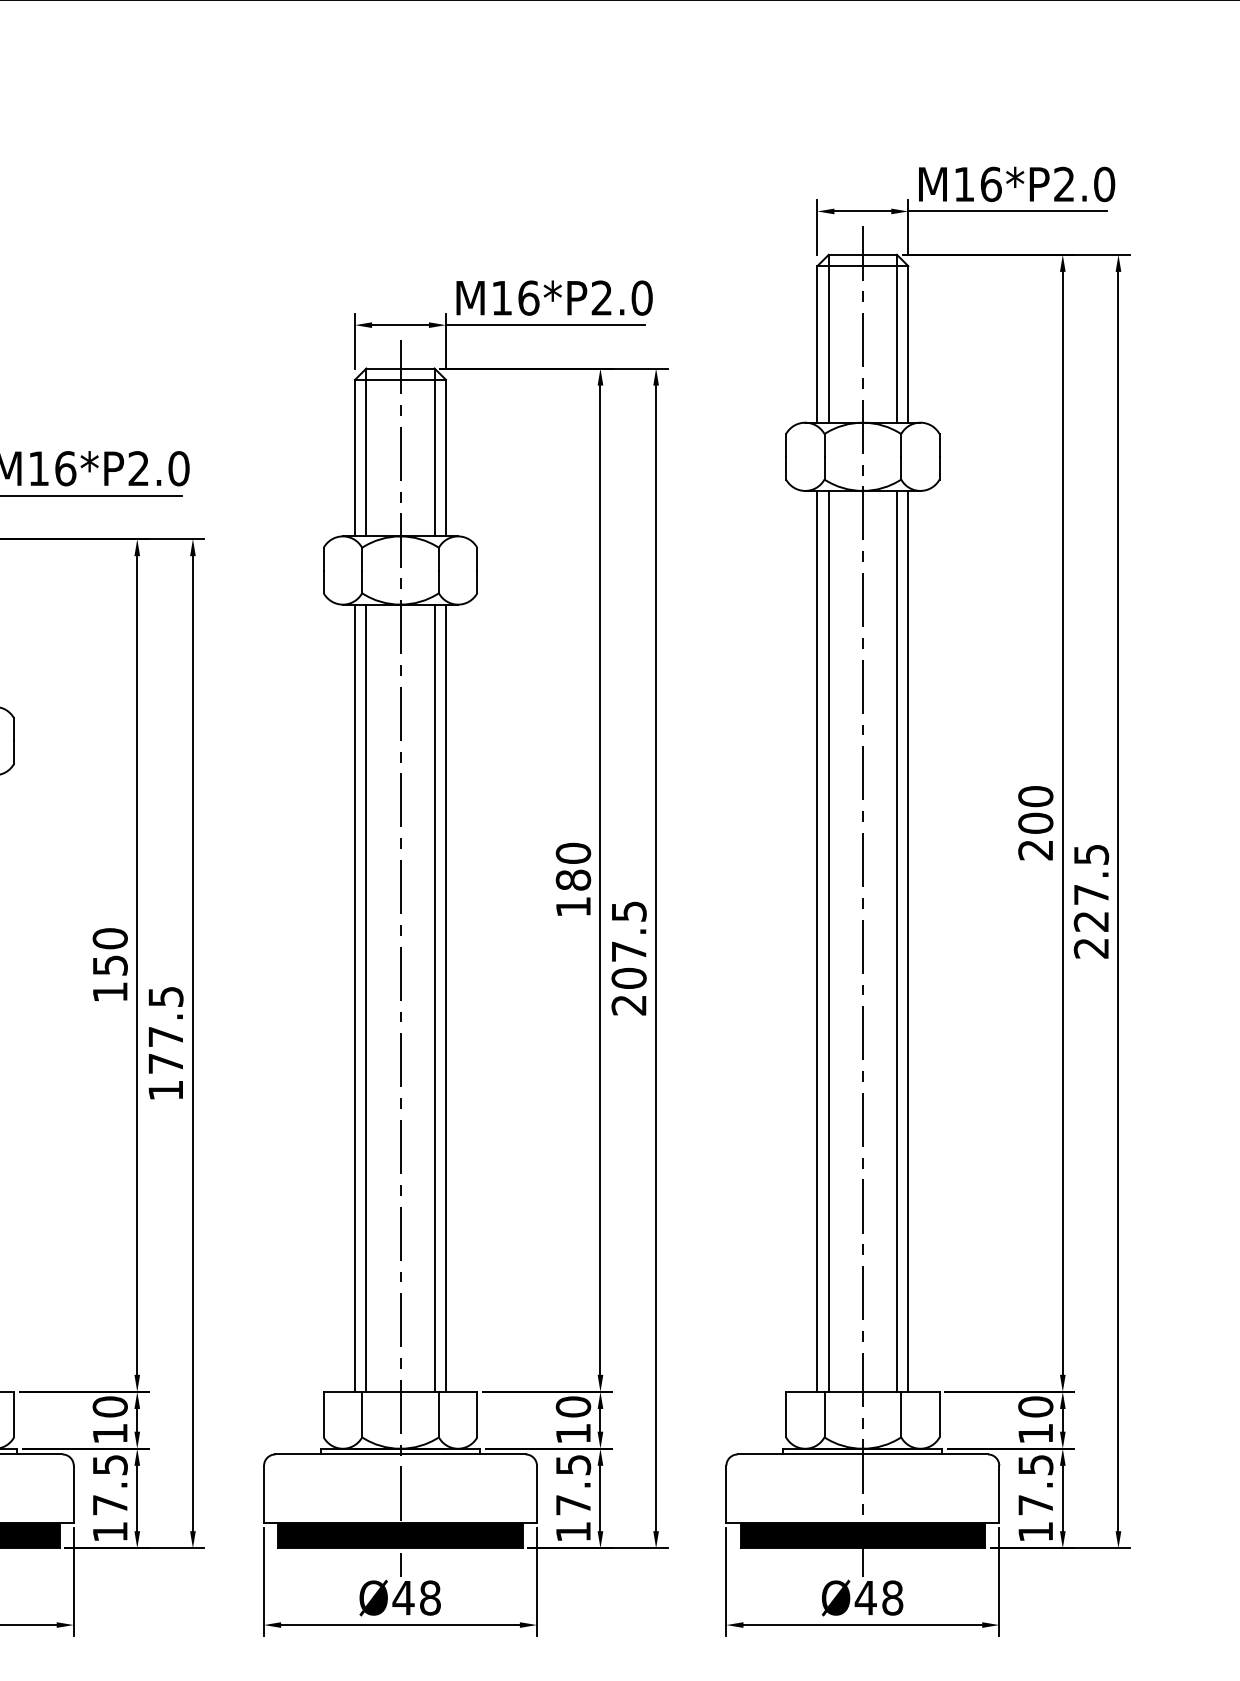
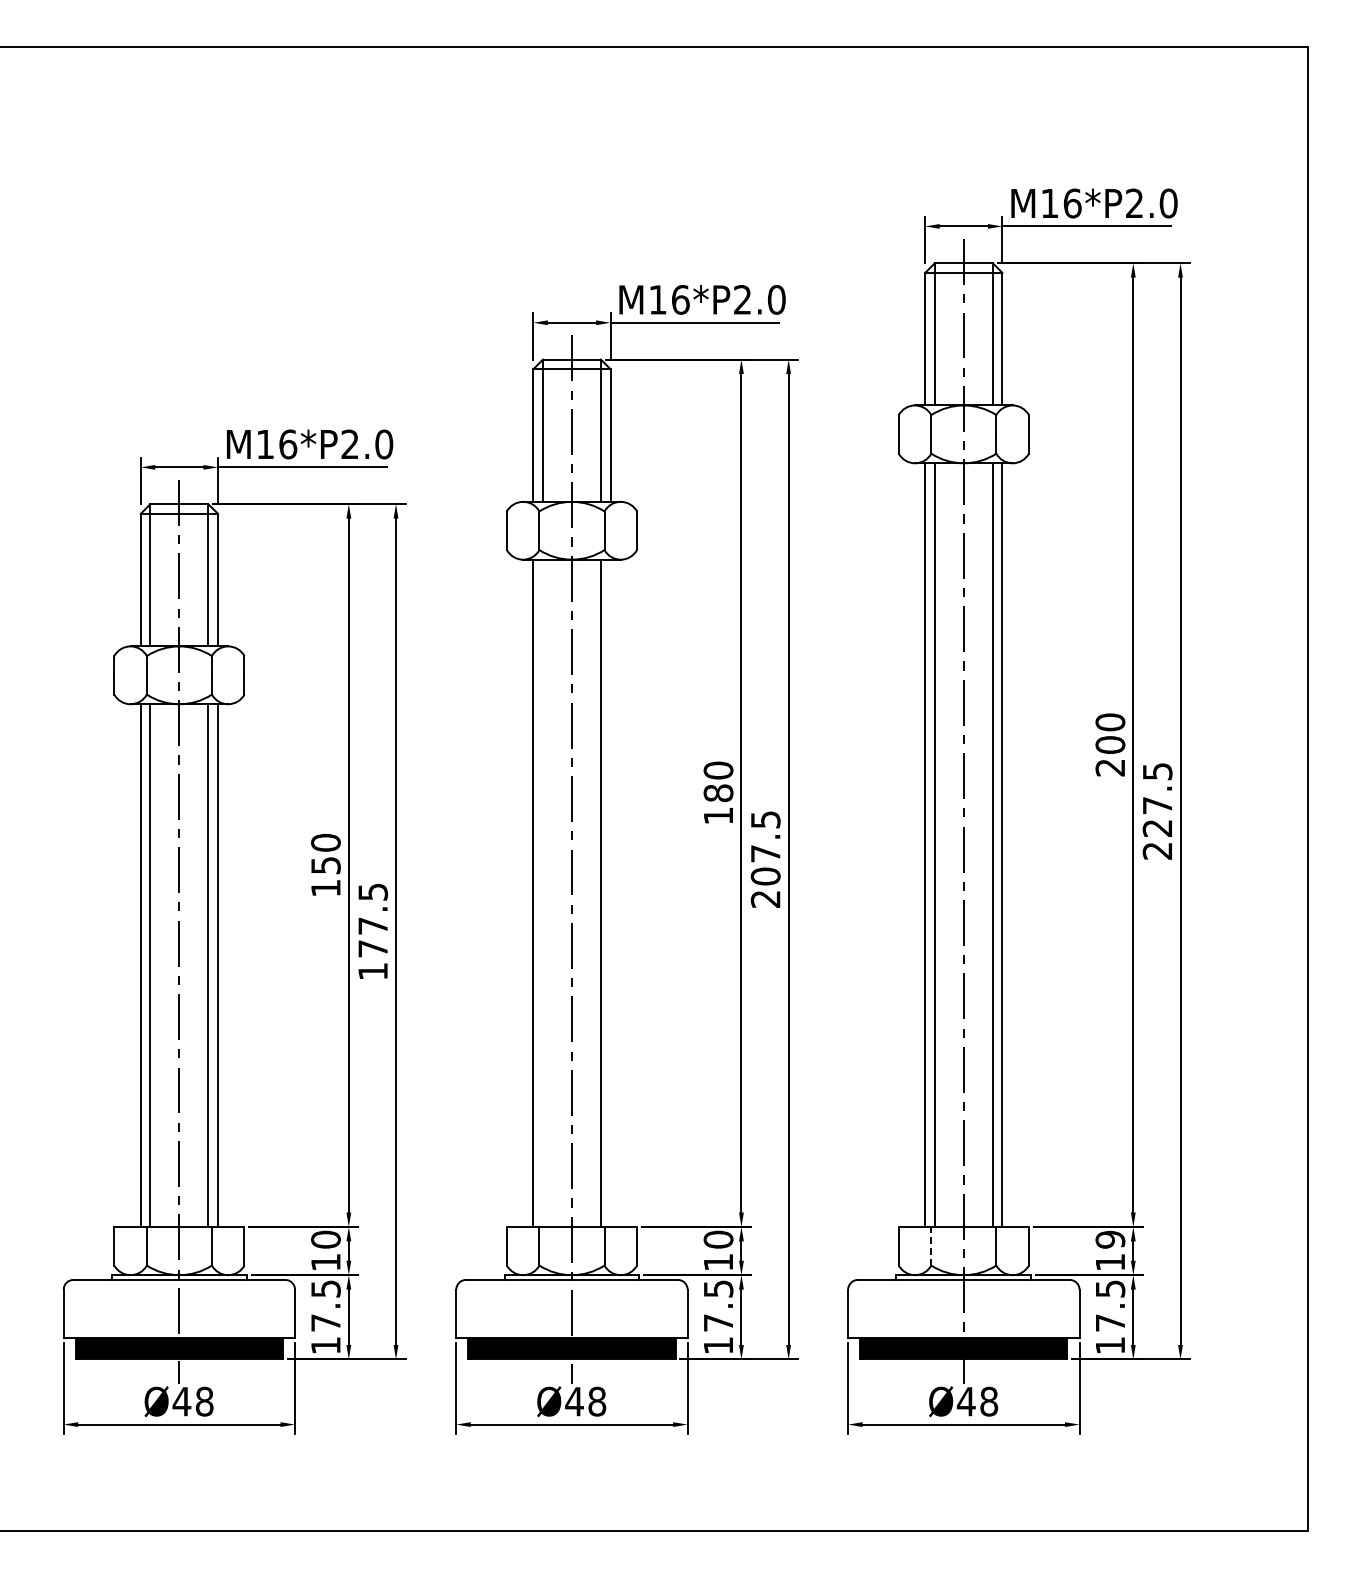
line: (366, 997) -> (543, 892), removed
line: (445, 997) -> (610, 892), removed
text: (1035, 1406) -> (1110, 1239), 10 -> 19
line: (824, 1413) -> (931, 1245), solid -> dashed

